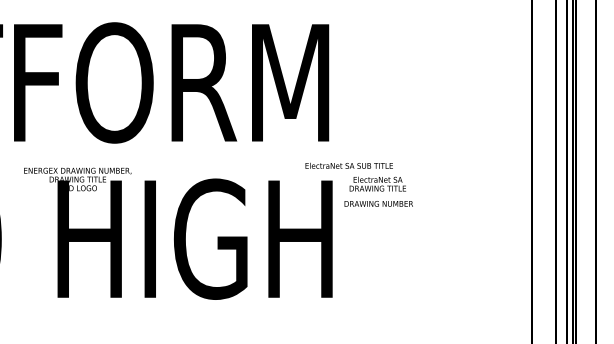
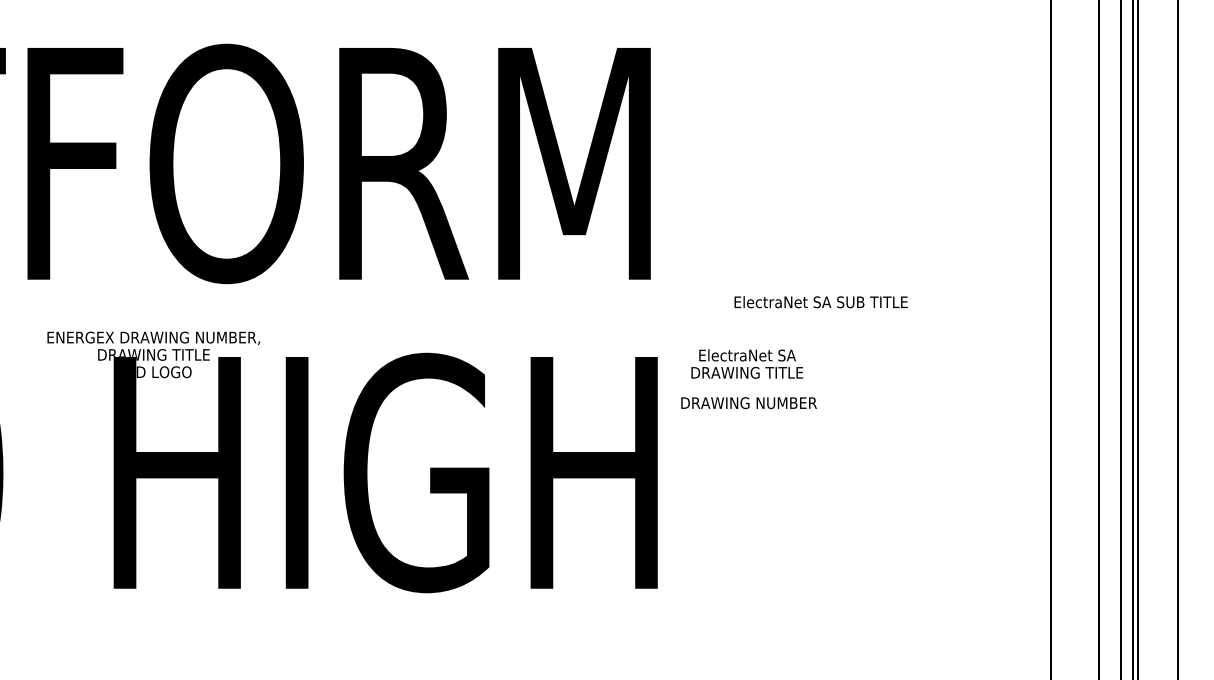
text: (348, 165) -> (819, 301), moved

